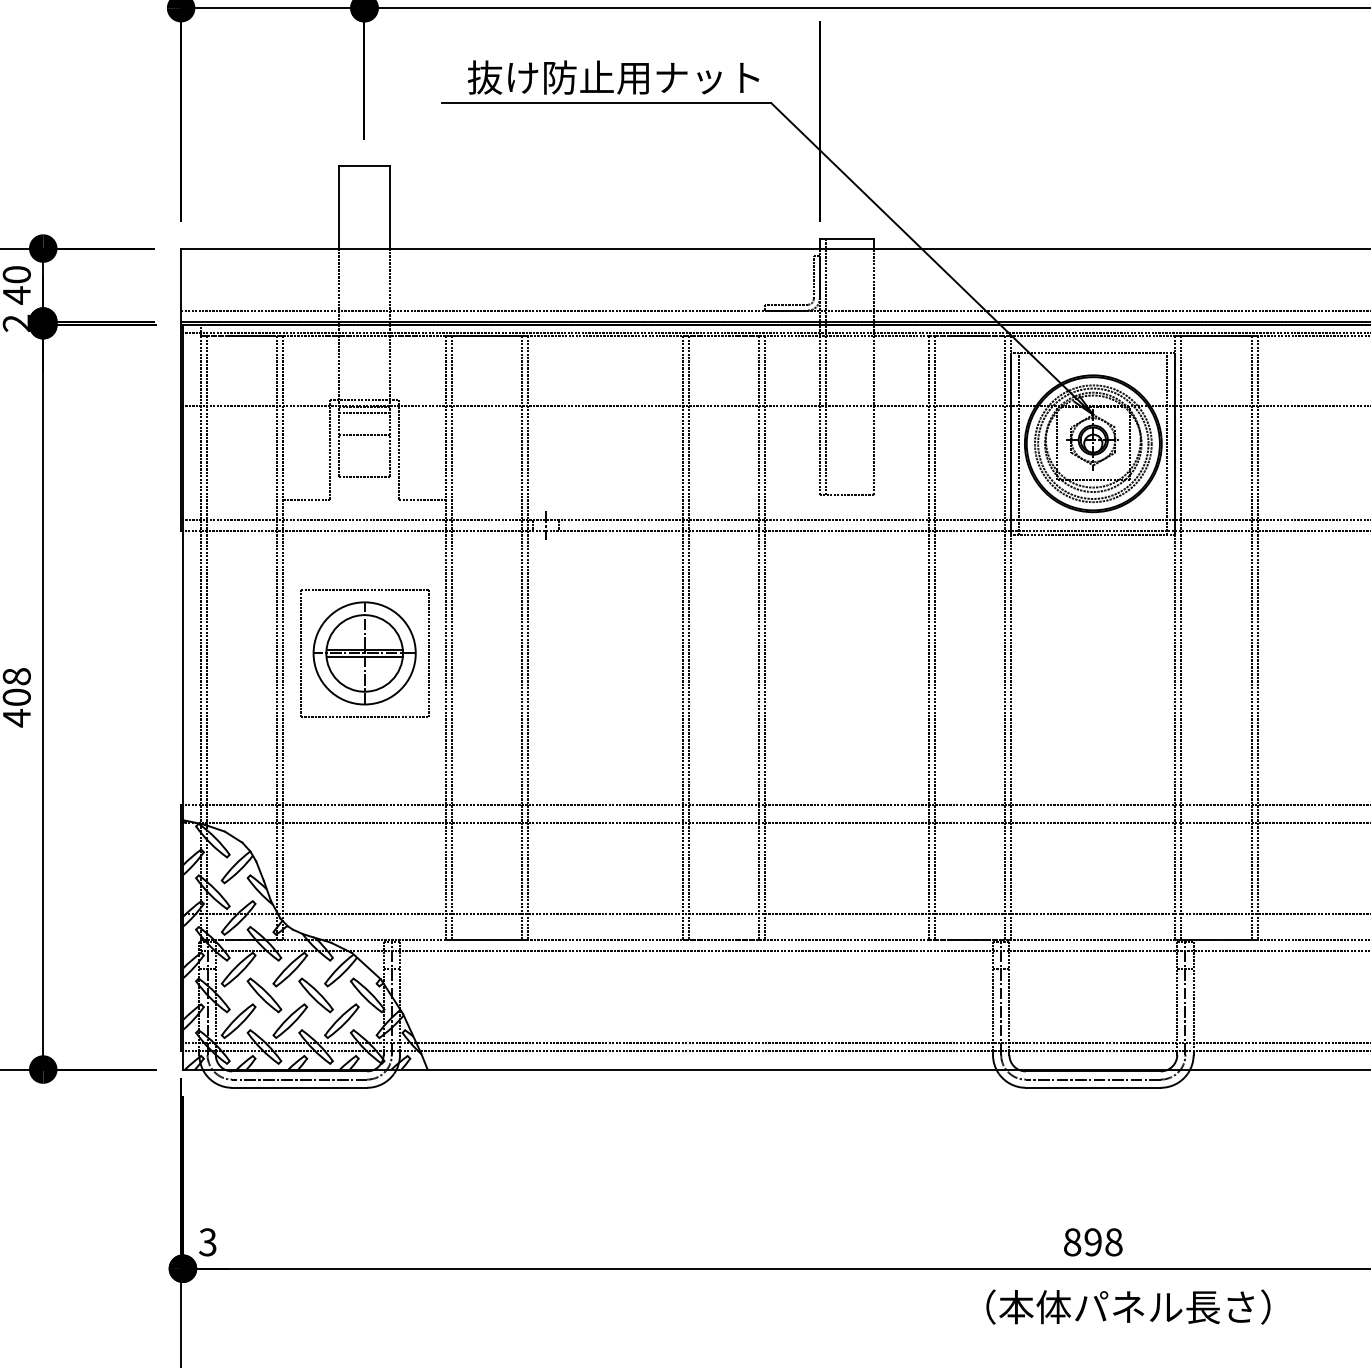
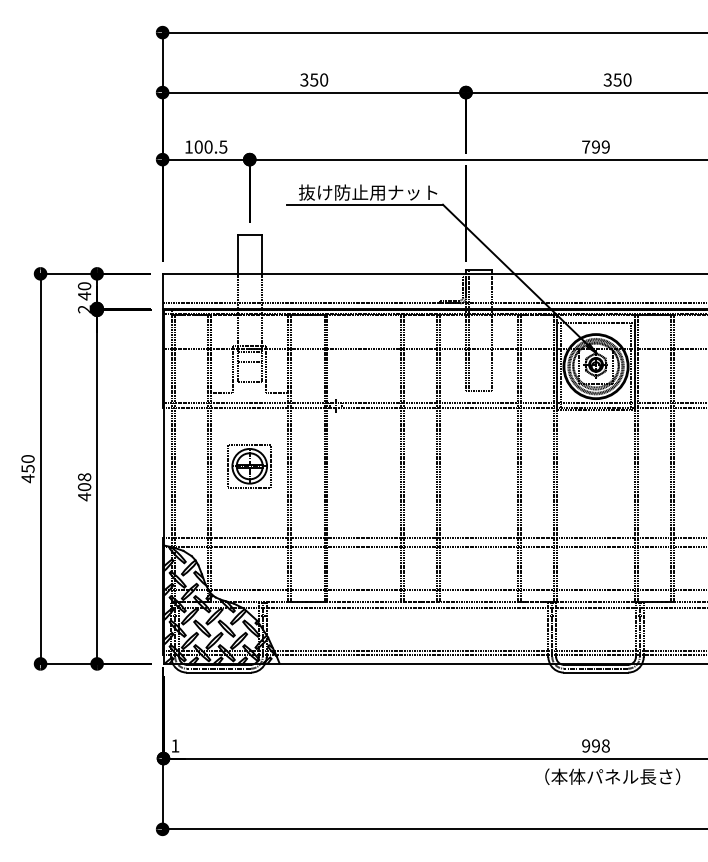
part: (363, 654) -> (249, 466), size x0.71
text: (208, 1241) -> (175, 745), 3 -> 1
text: (1073, 1241) -> (586, 745), 898 -> 998

